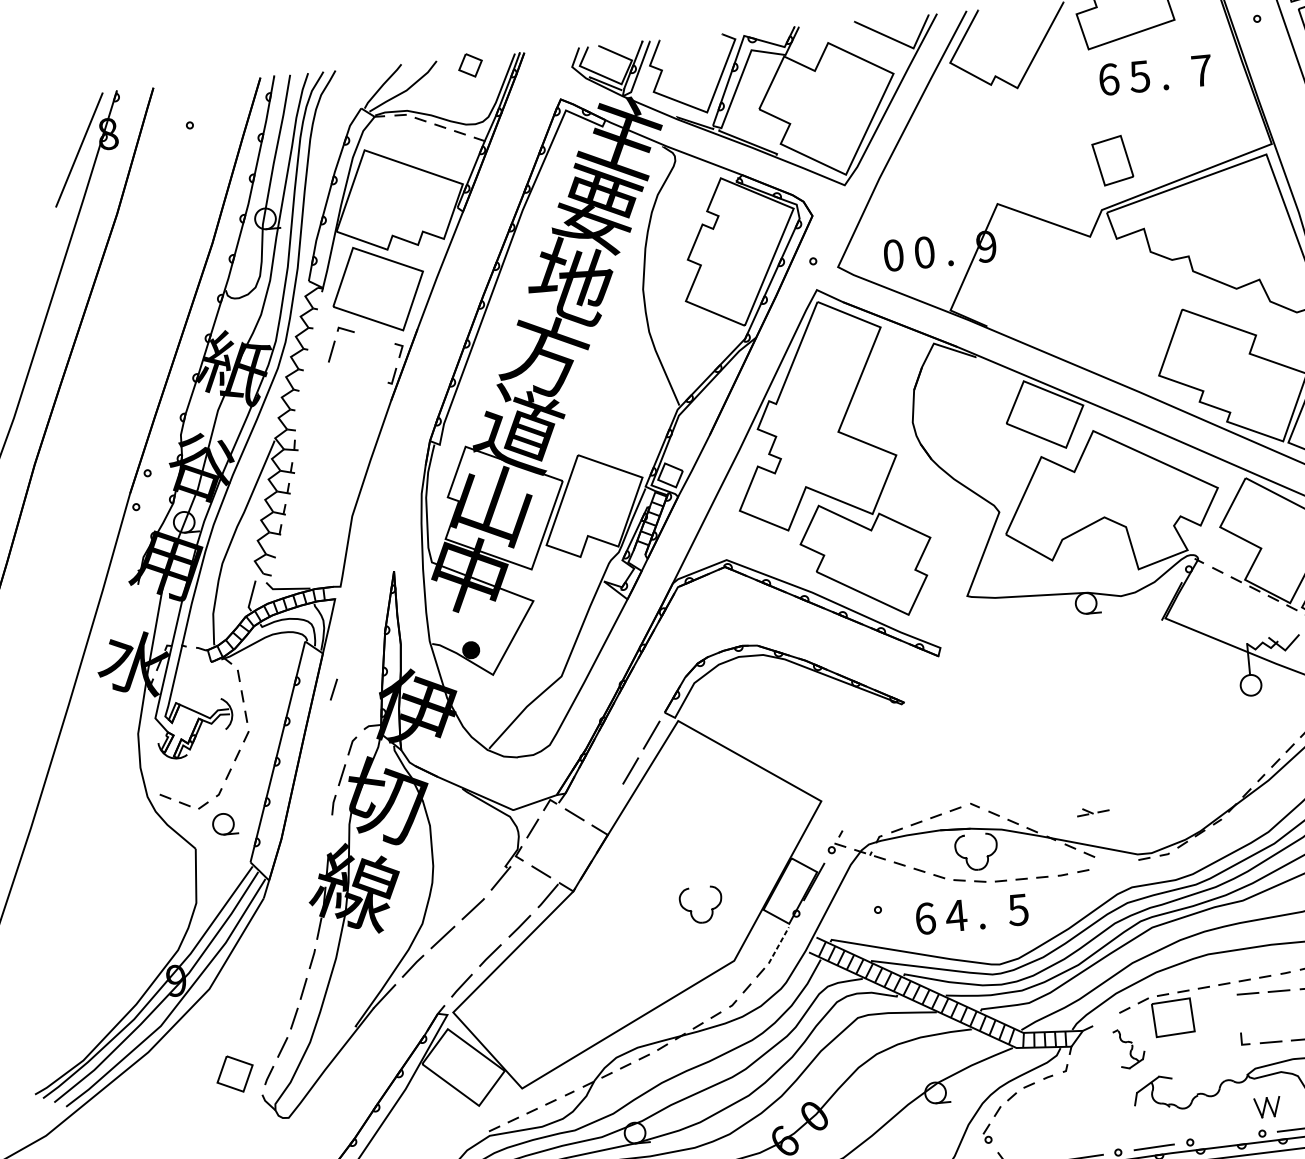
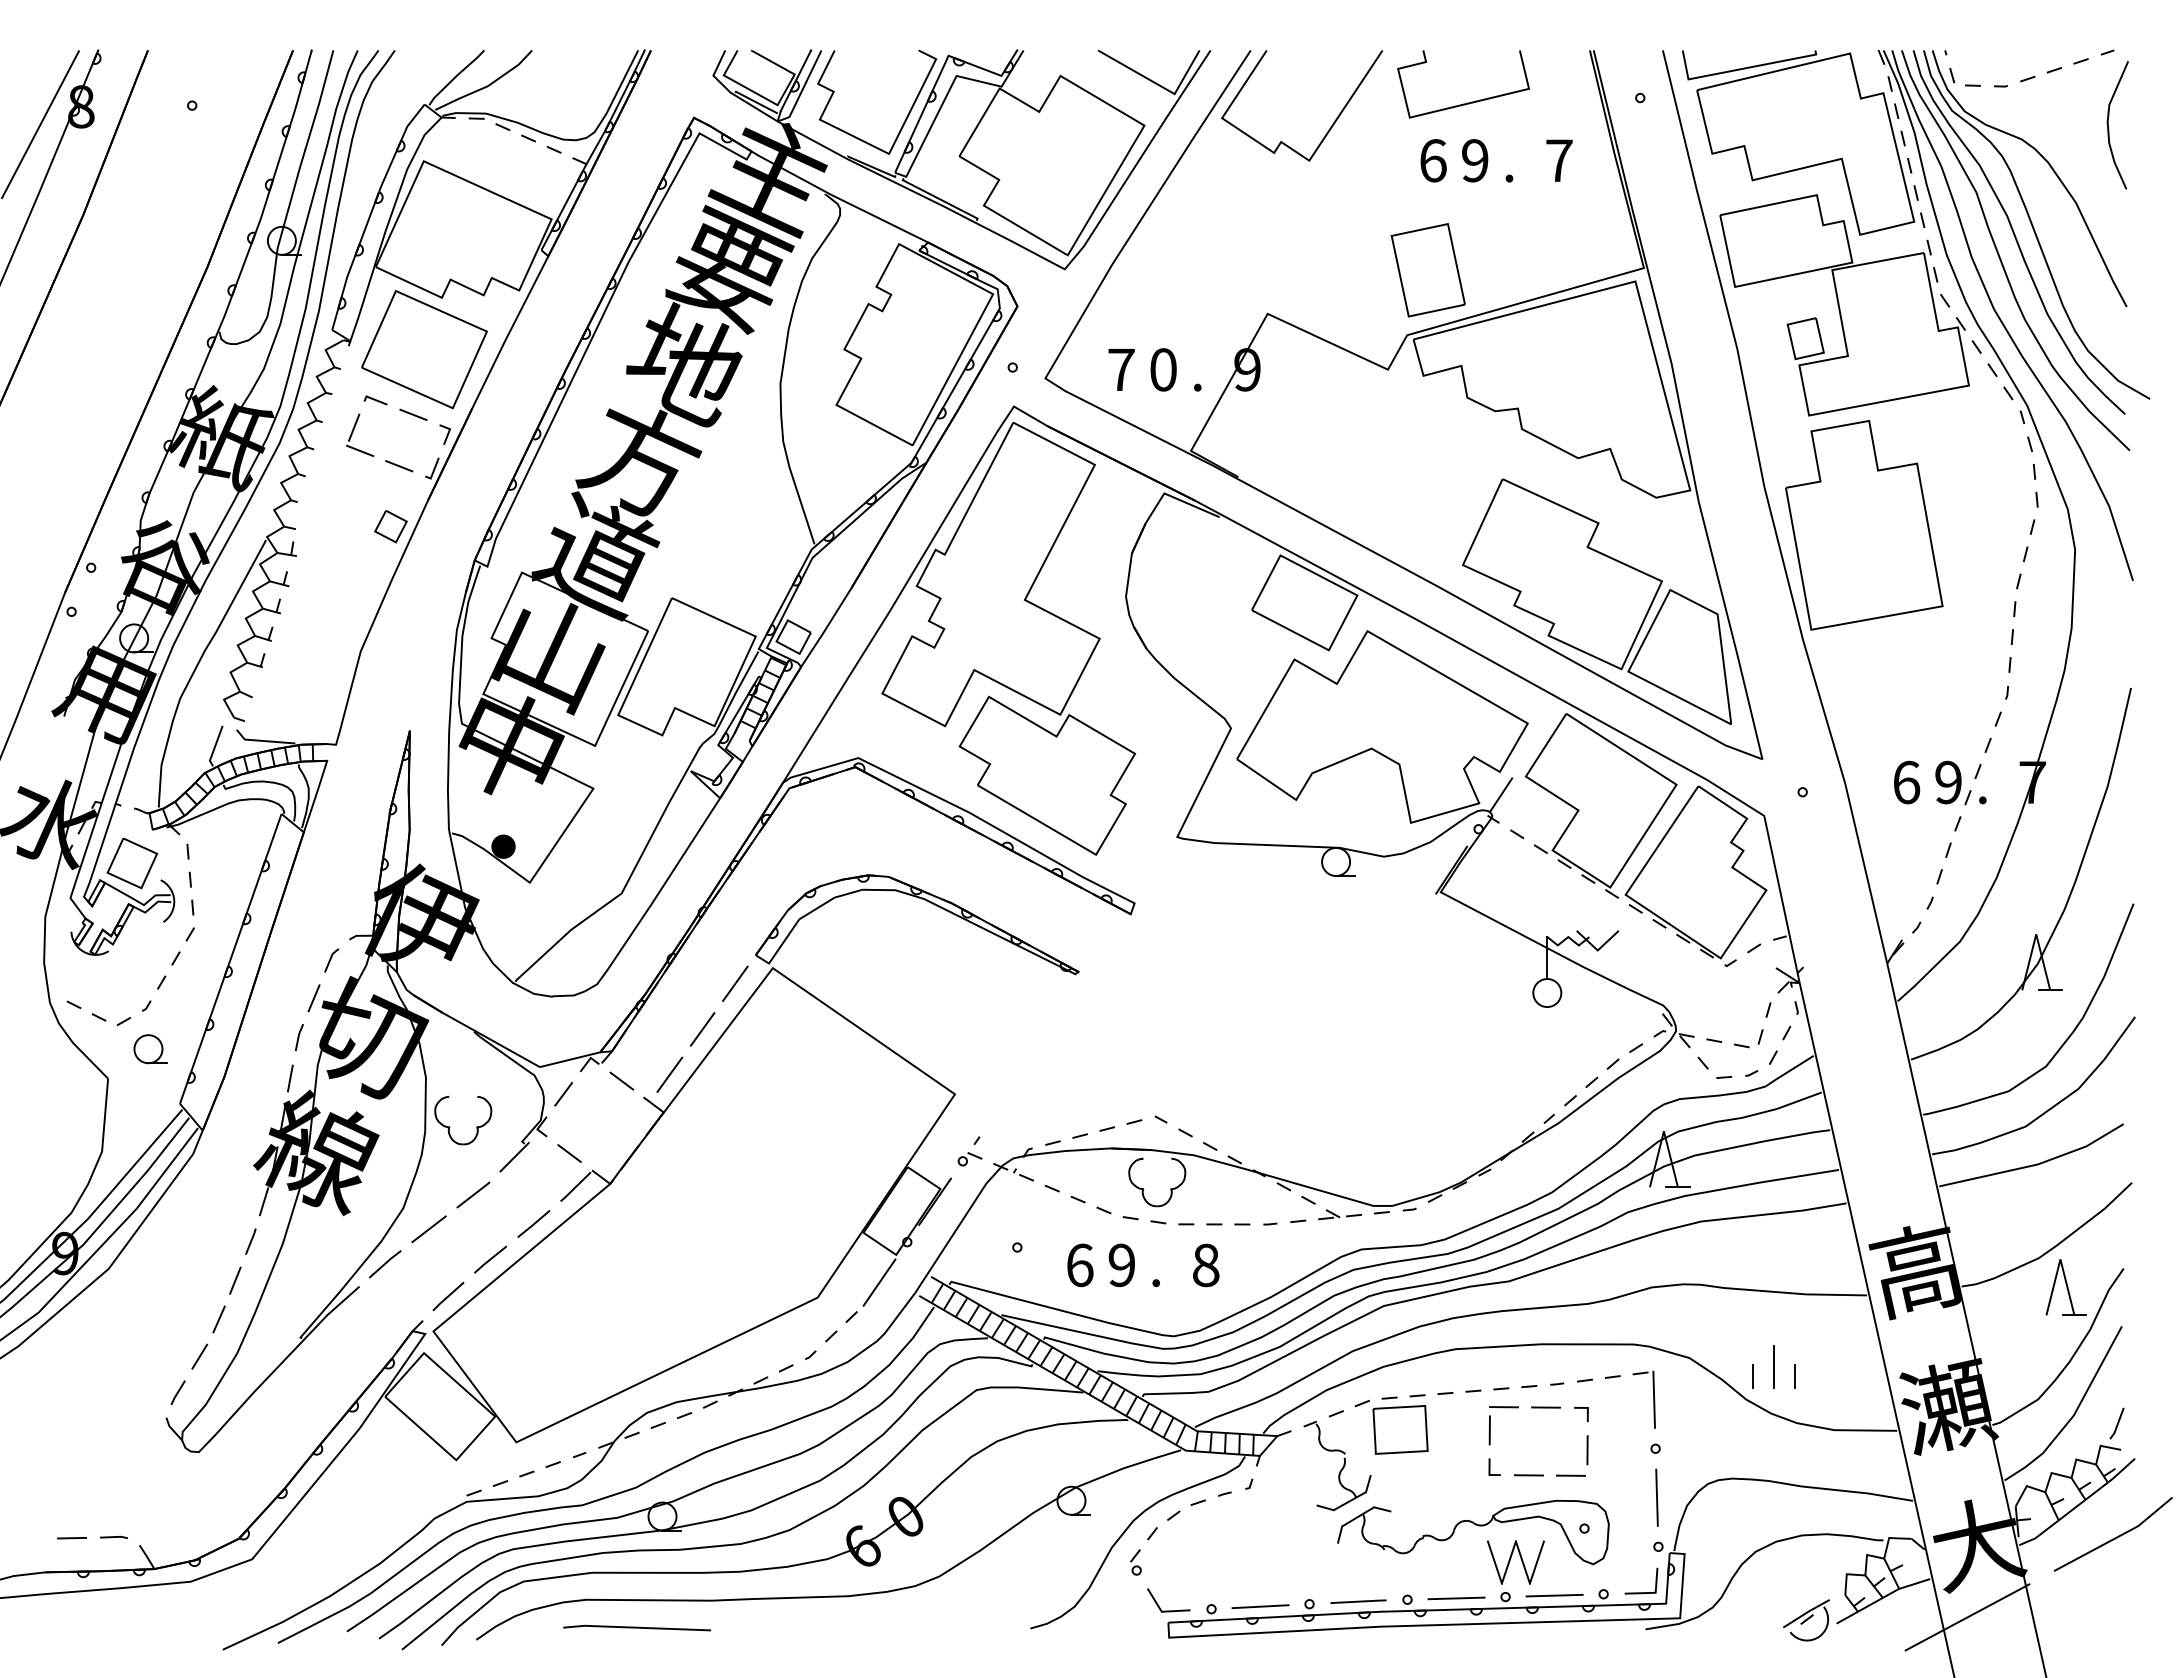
part: (470, 65) -> (390, 526), moved
text: (1139, 76) -> (1474, 160), 5 -> 9
part: (1112, 160) -> (1427, 270), size x1.43
text: (893, 255) -> (1121, 369), 0 -> 7
line: (374, 337) -> (413, 414), added
line: (338, 368) -> (360, 450), added
line: (367, 377) -> (399, 466), added
line: (1203, 542) -> (1501, 794), added
line: (333, 689) -> (313, 882), removed
line: (609, 806) -> (669, 1074), added
part: (1092, 811) -> (1339, 1214), moved
line: (330, 835) -> (290, 1078), added
part: (711, 908) -> (476, 1126), moved
text: (1018, 910) -> (1205, 1265), 5 -> 8
text: (956, 915) -> (1121, 1265), 4 -> 9
line: (778, 945) -> (879, 1282), dashed -> solid
line: (1238, 1011) -> (1489, 1430), added
part: (1129, 1048) -> (1337, 1465), size x1.67
part: (235, 1074) -> (132, 863), moved
part: (1267, 1107) -> (1515, 1562), size x1.67
line: (1226, 1138) -> (1456, 1598), added

